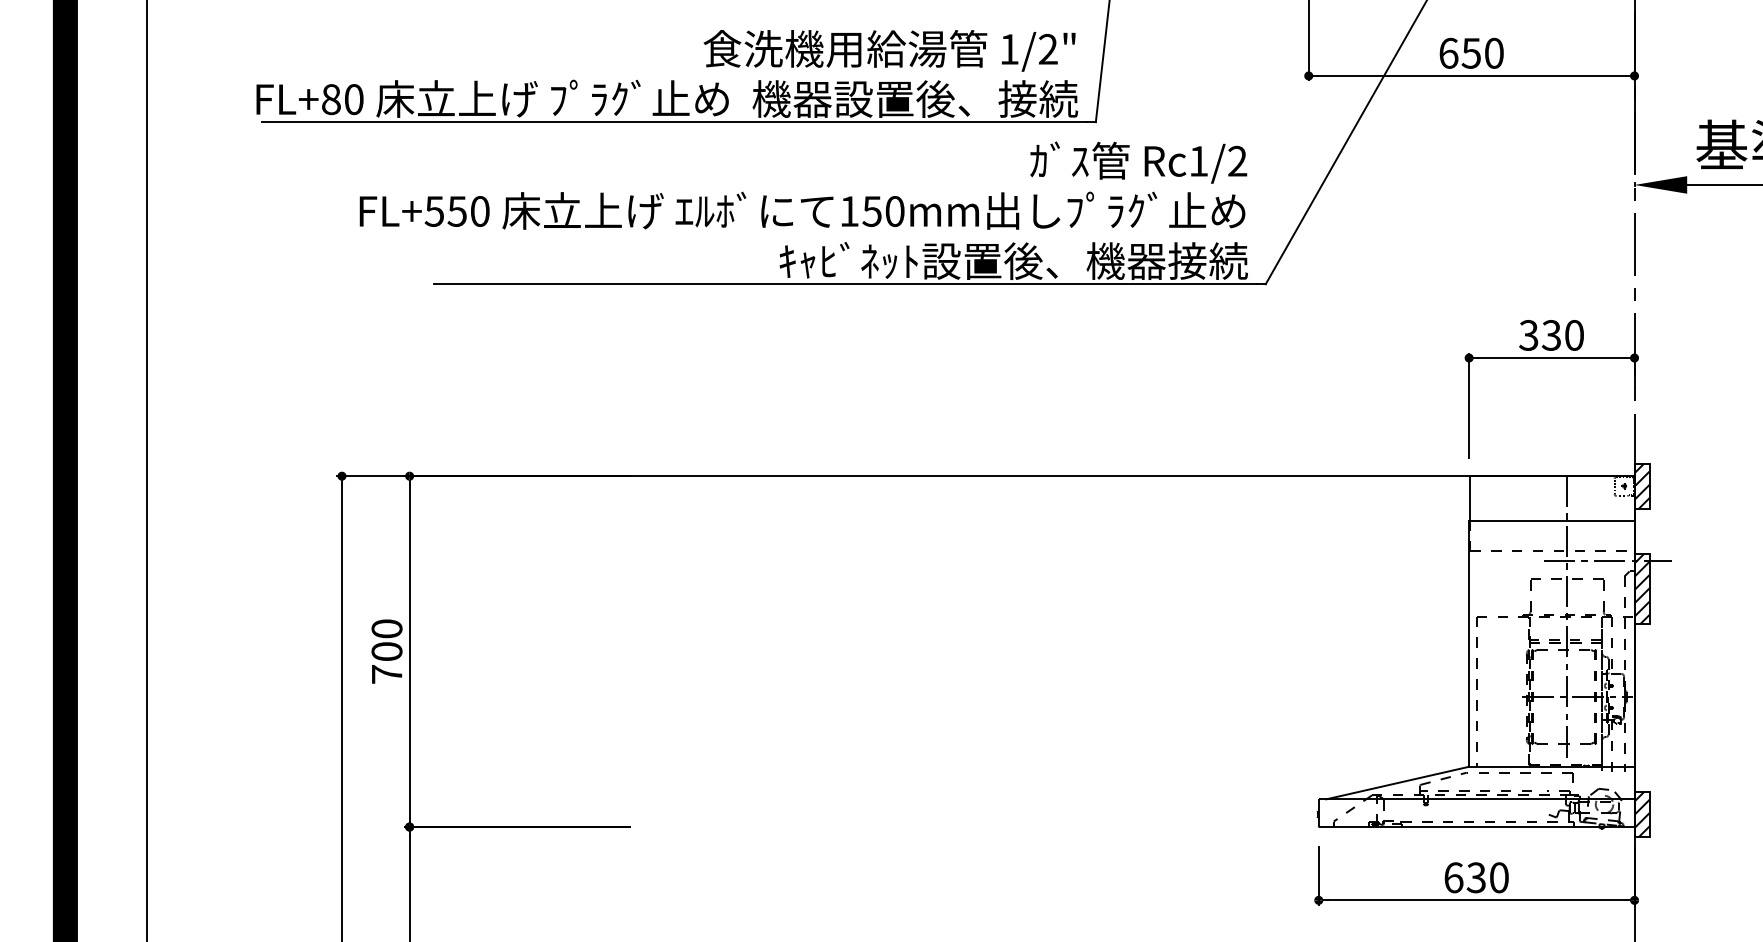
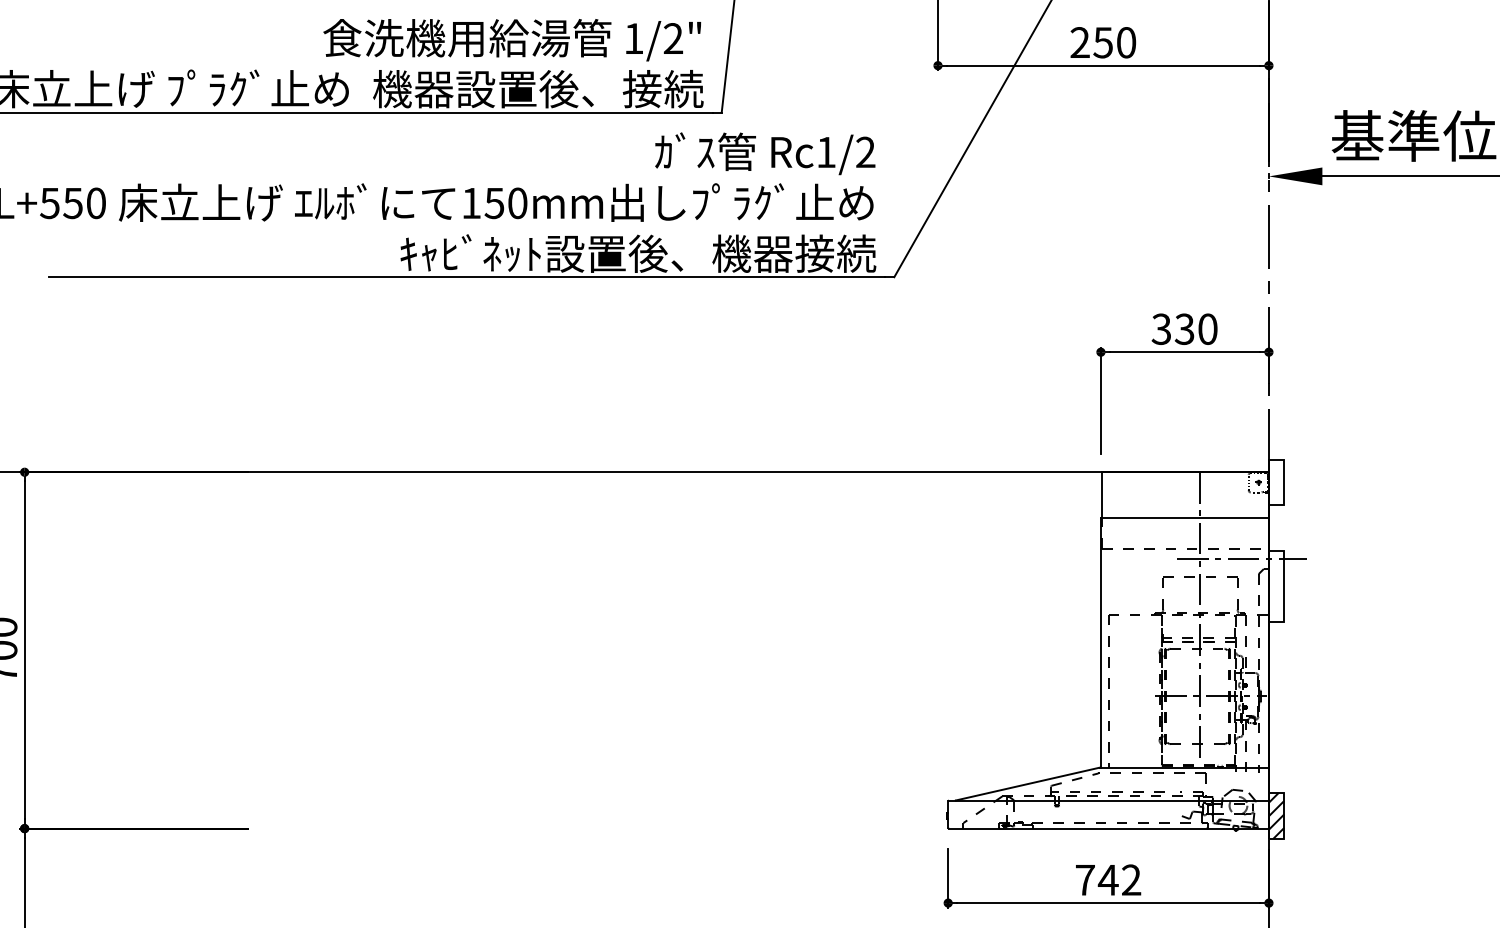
text: (1448, 52) -> (1079, 41), 650 -> 250
hatch: (1641, 485) -> (1276, 481), removed
hatch: (1641, 588) -> (1276, 586), removed
text: (1476, 877) -> (1108, 879), 630 -> 742

